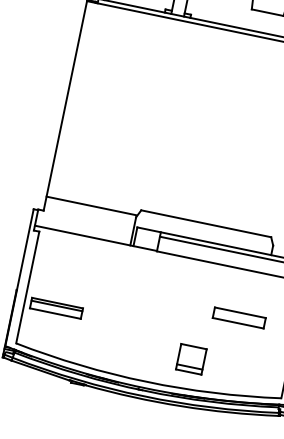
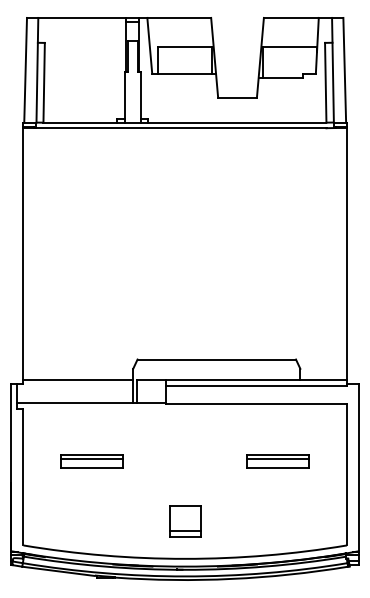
line: (91, 206) -> (78, 380), moved
part: (56, 308) -> (91, 461), moved
line: (240, 315) -> (278, 458), added
part: (191, 359) -> (185, 521), moved

